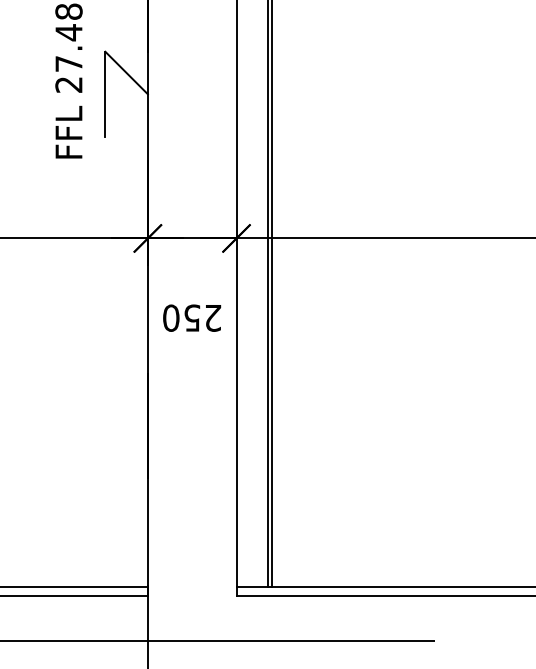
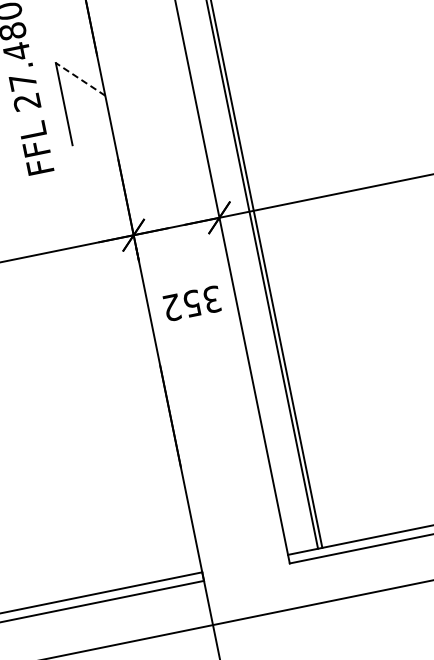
line: (126, 72) -> (80, 78), solid -> dashed
text: (192, 317) -> (192, 302), 250 -> 352

